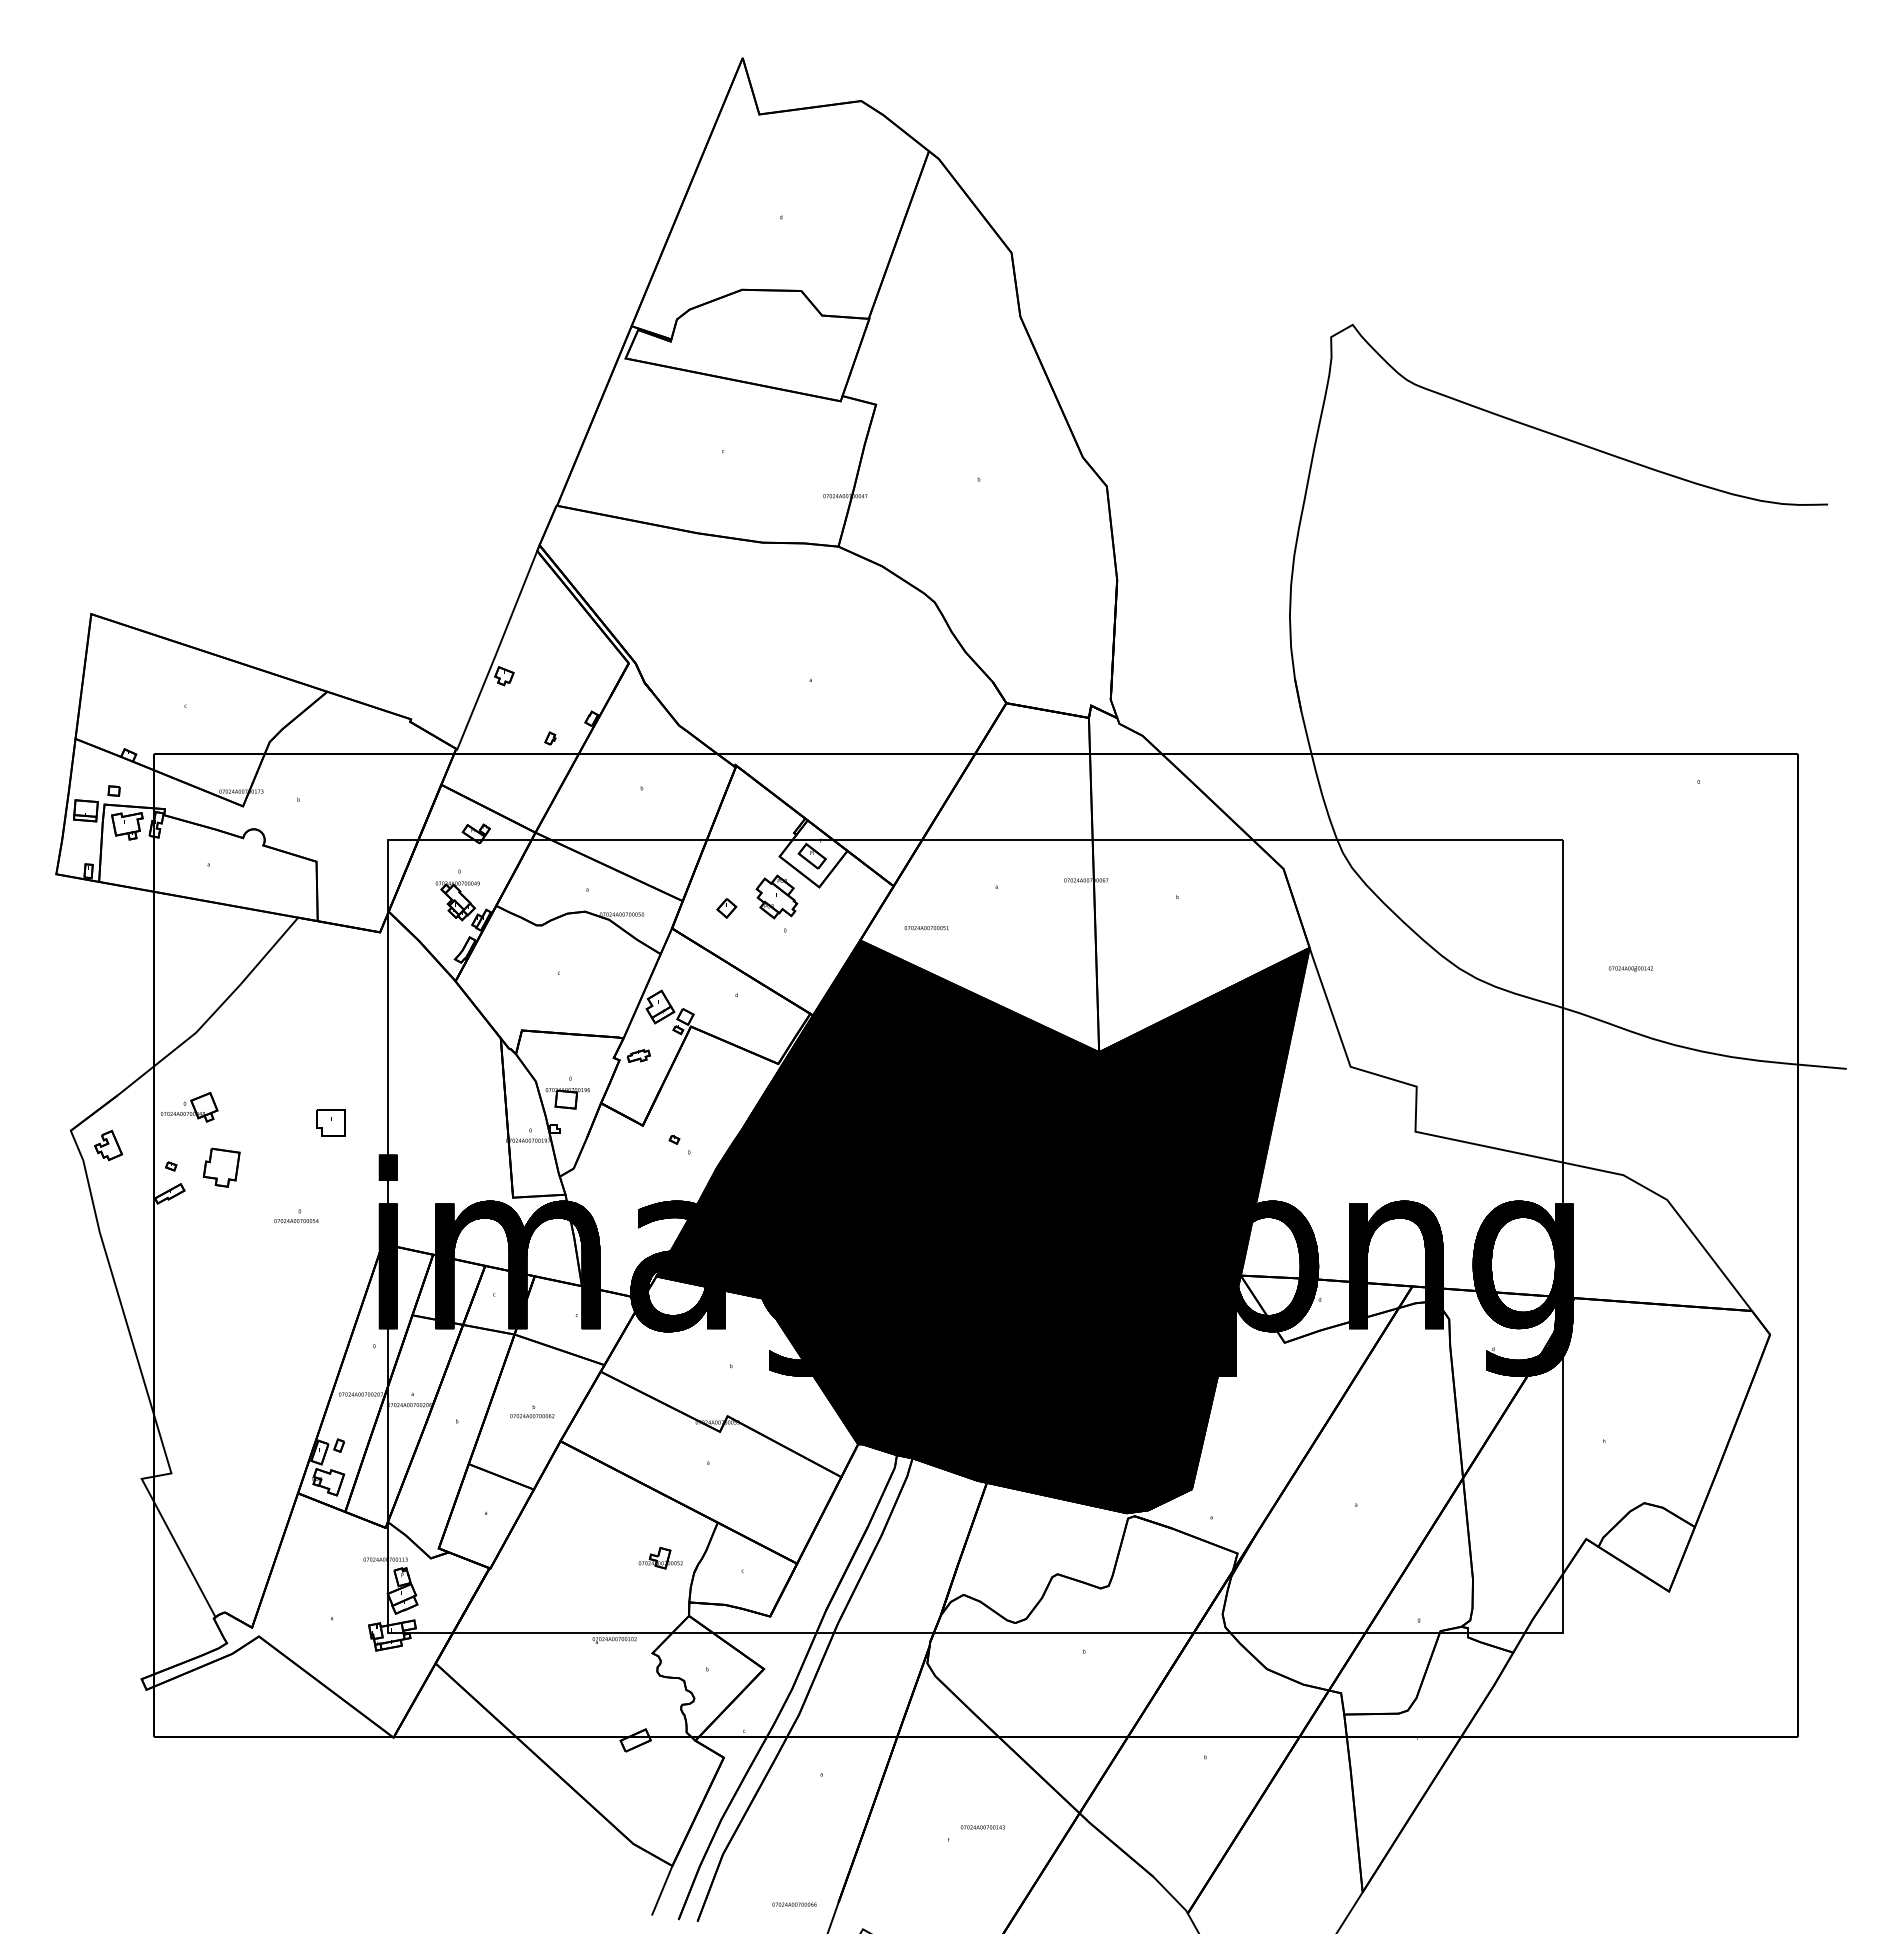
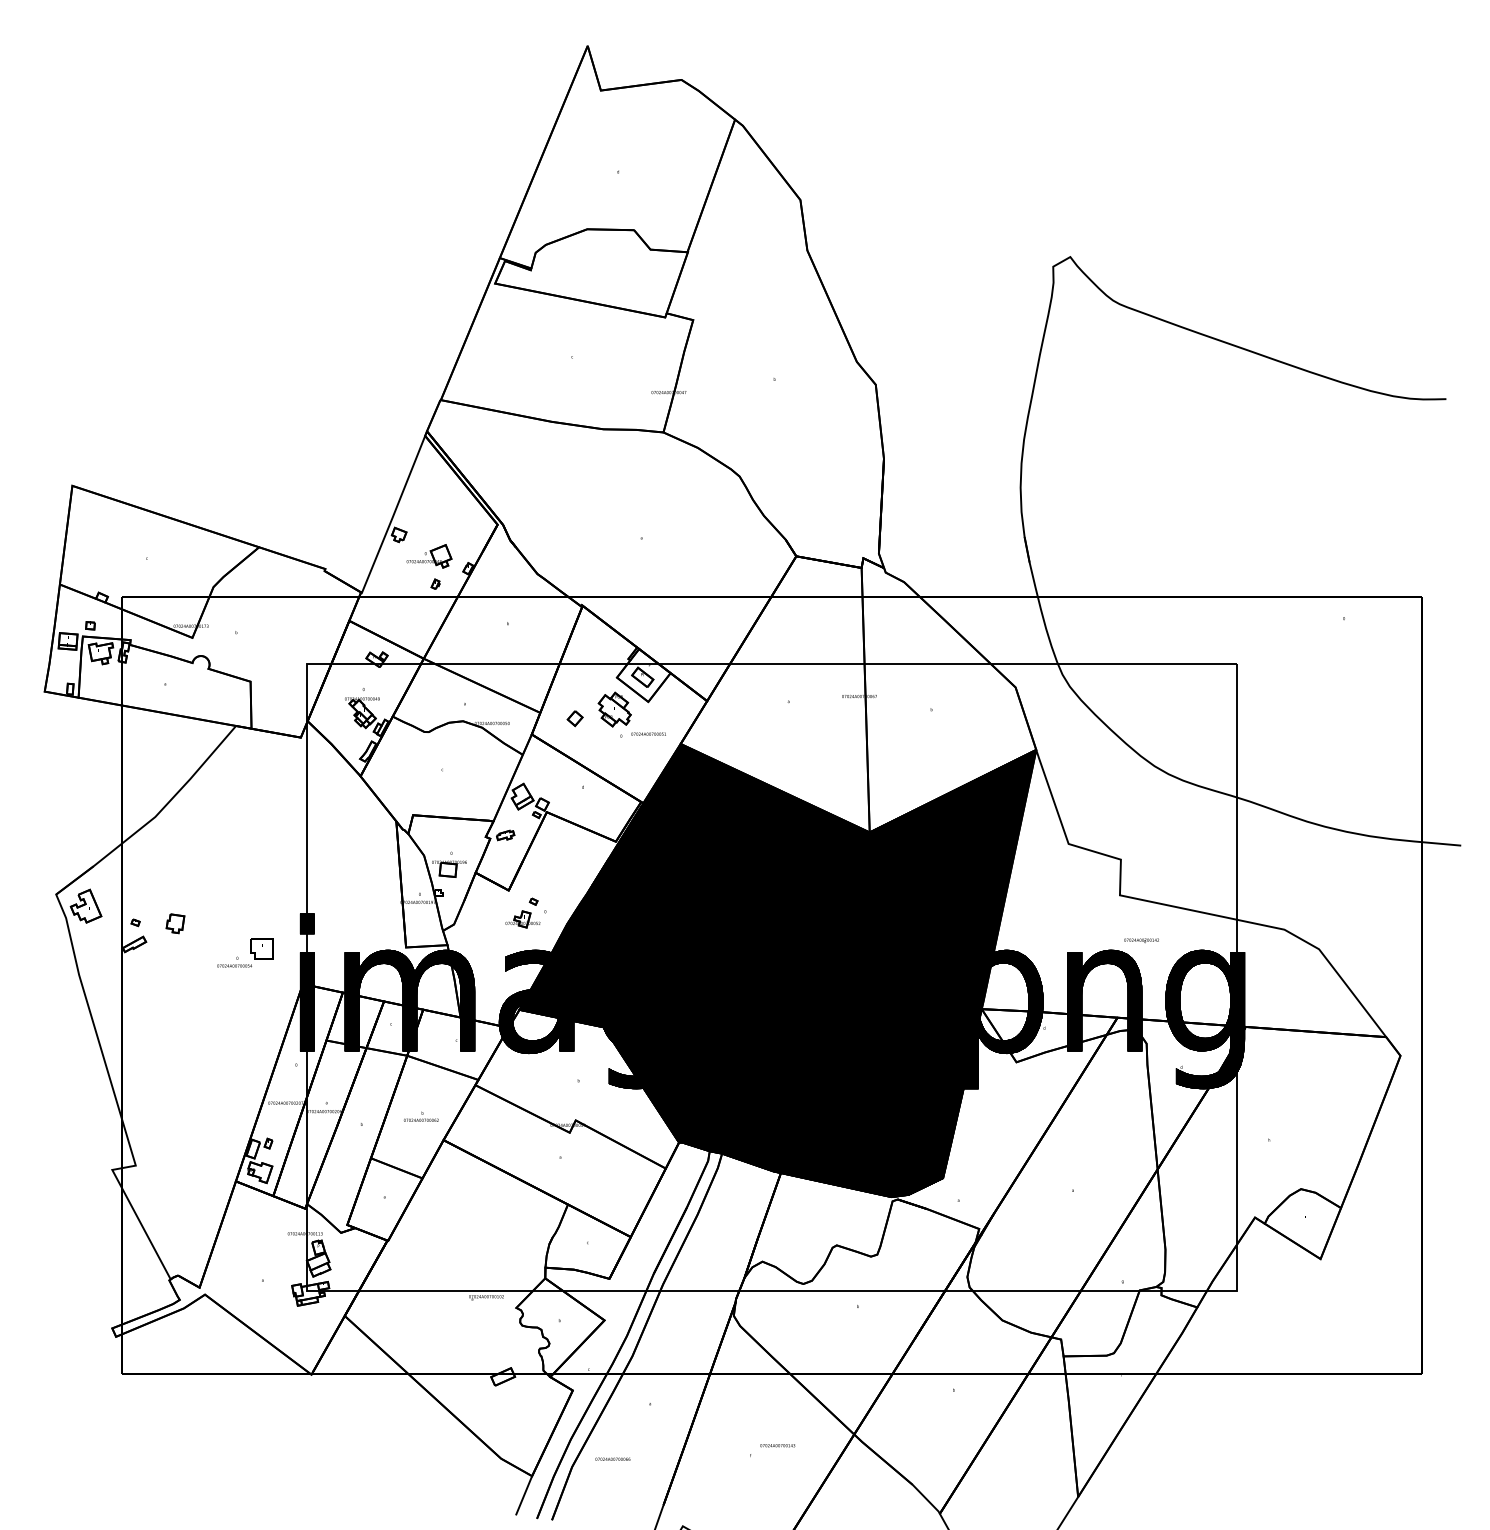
text: (926, 928) -> (648, 734), moved
text: (1630, 969) -> (1141, 941), moved
part: (189, 1107) -> (429, 556), moved
part: (330, 1122) -> (261, 948), moved
part: (108, 1145) -> (86, 906), size x1.43
part: (221, 1167) -> (175, 923), size x0.62
part: (660, 1558) -> (522, 919), moved
text: (794, 1904) -> (612, 1459), moved

